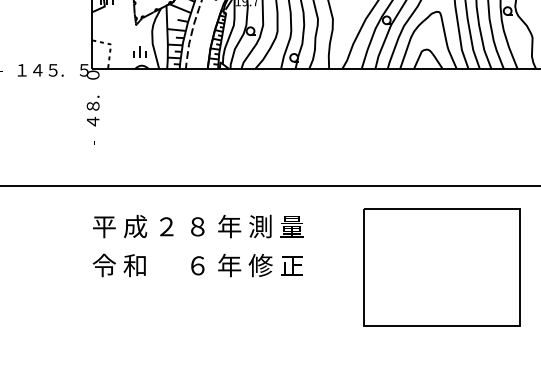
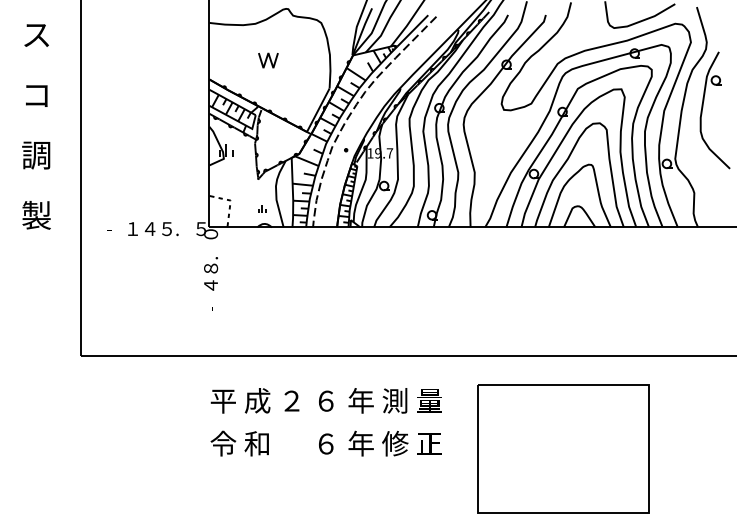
part: (139, 52) -> (262, 209), size x0.6
text: (197, 226) -> (325, 400), ８ -> ６
part: (441, 267) -> (563, 448), moved

